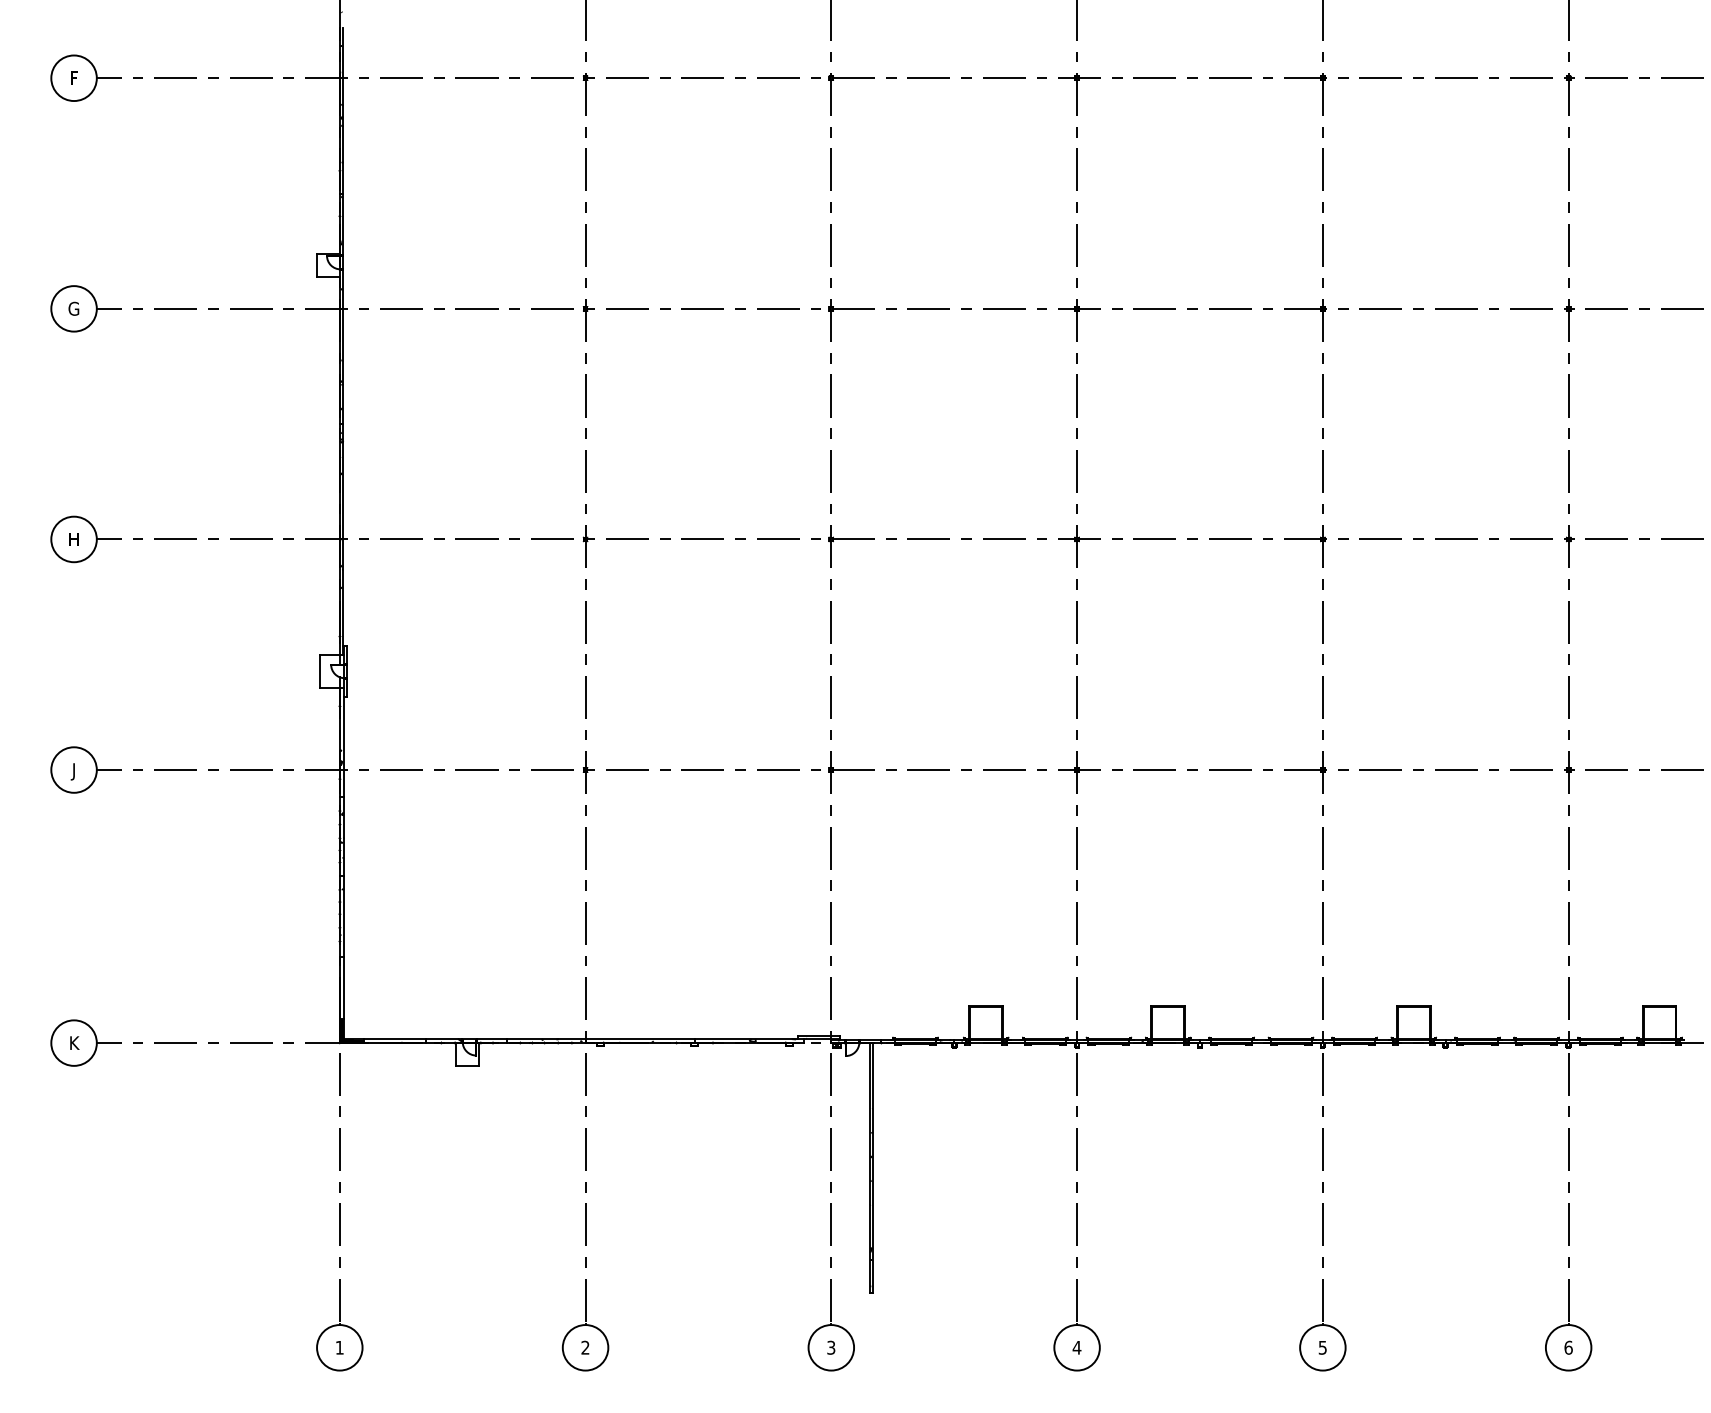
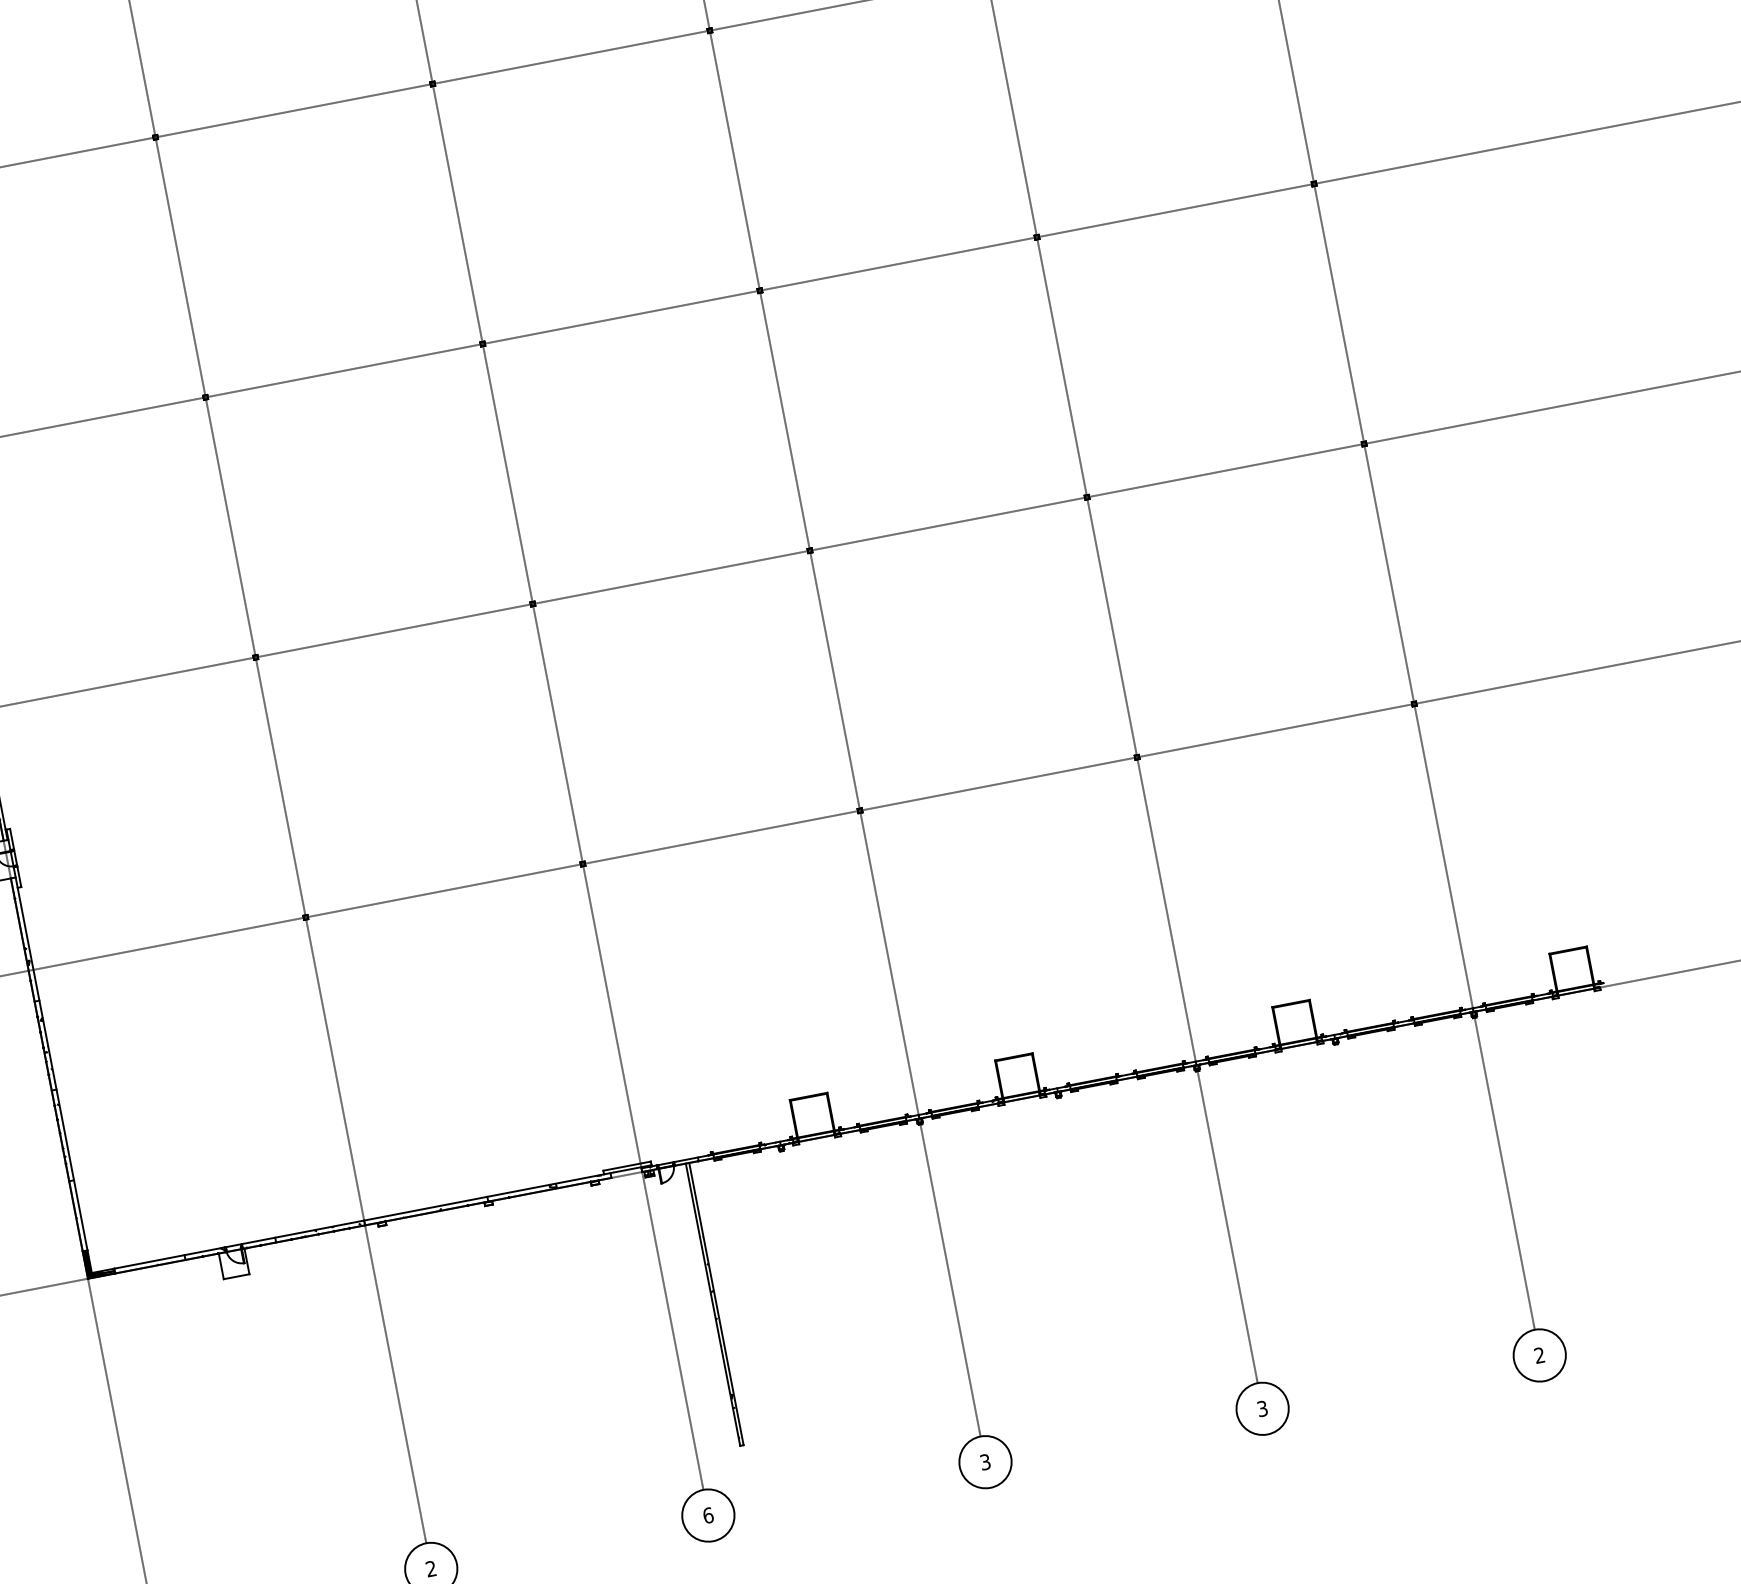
text: (1322, 1346) -> (1261, 1407), 5 -> 3
text: (831, 1347) -> (708, 1515), 3 -> 6
text: (1076, 1347) -> (984, 1461), 4 -> 3
text: (1568, 1347) -> (1539, 1355), 6 -> 2

